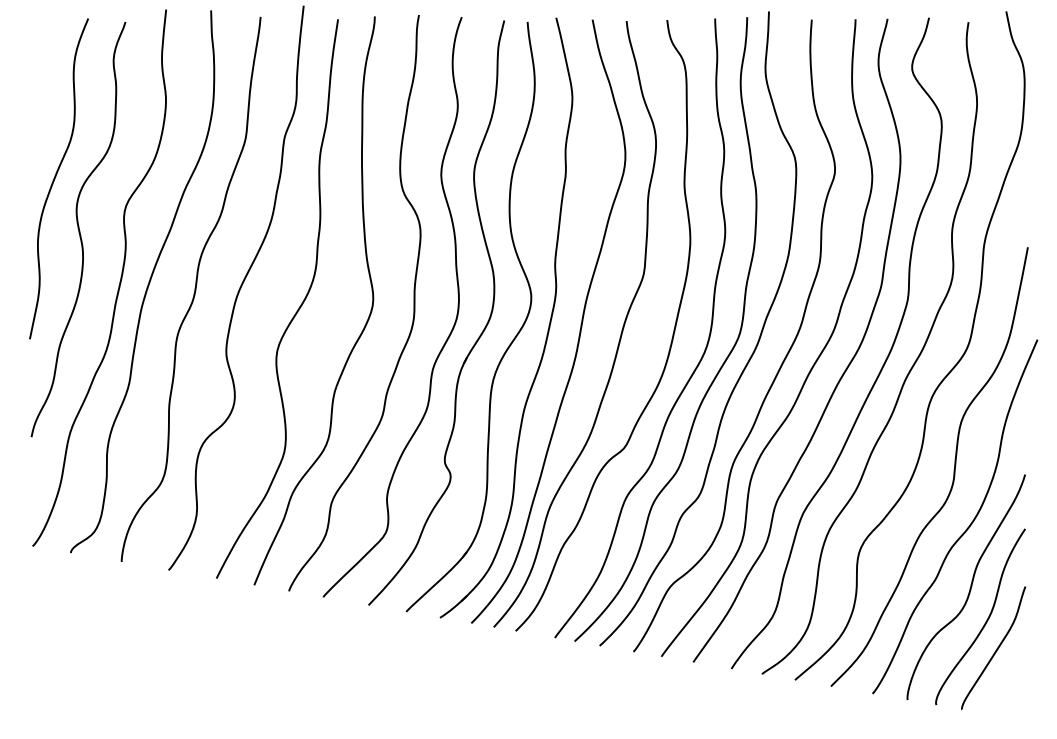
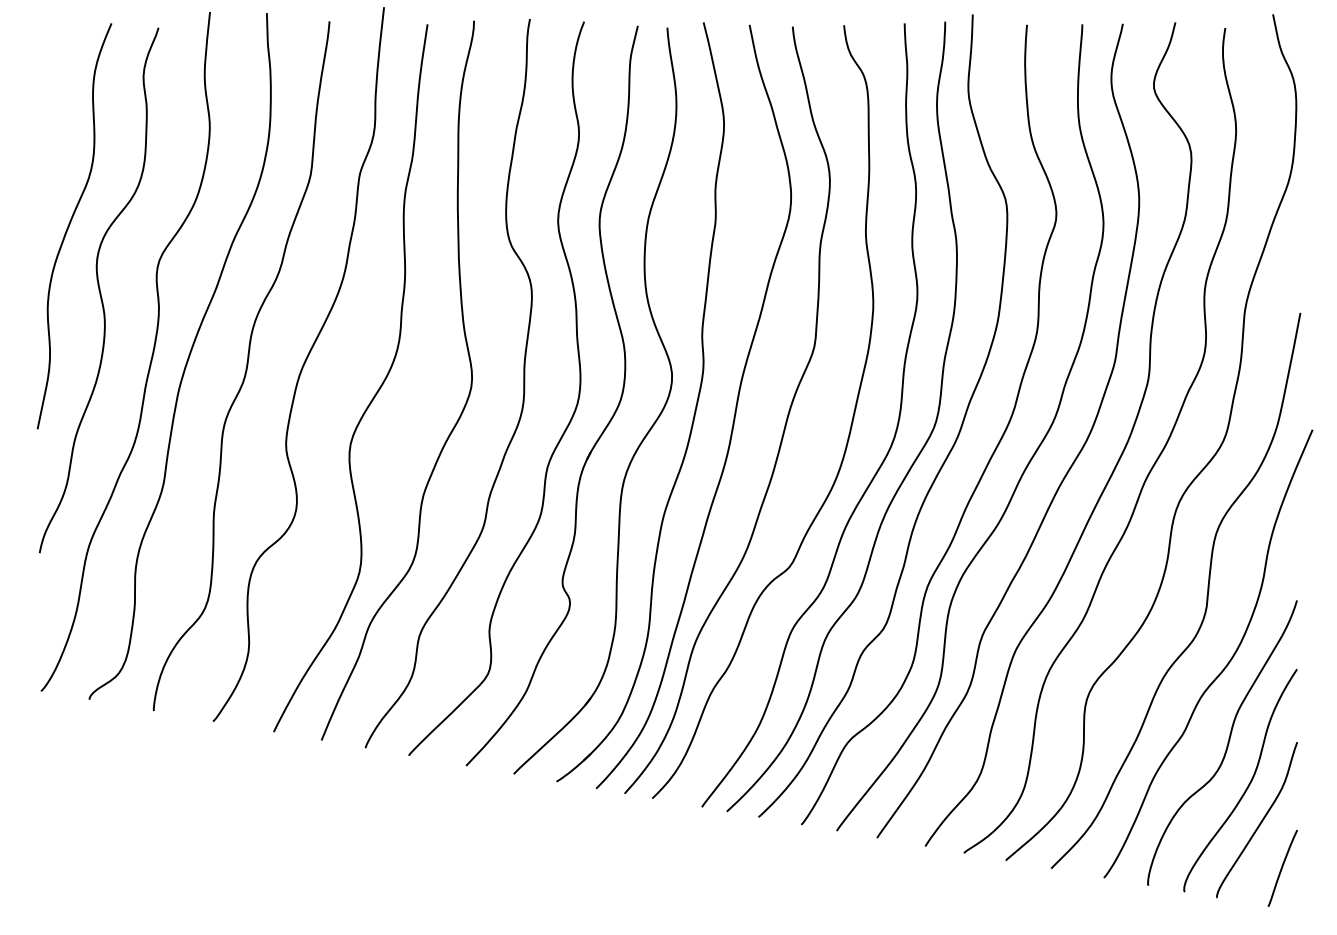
curve: (1013, 685) -> (1282, 867), added

